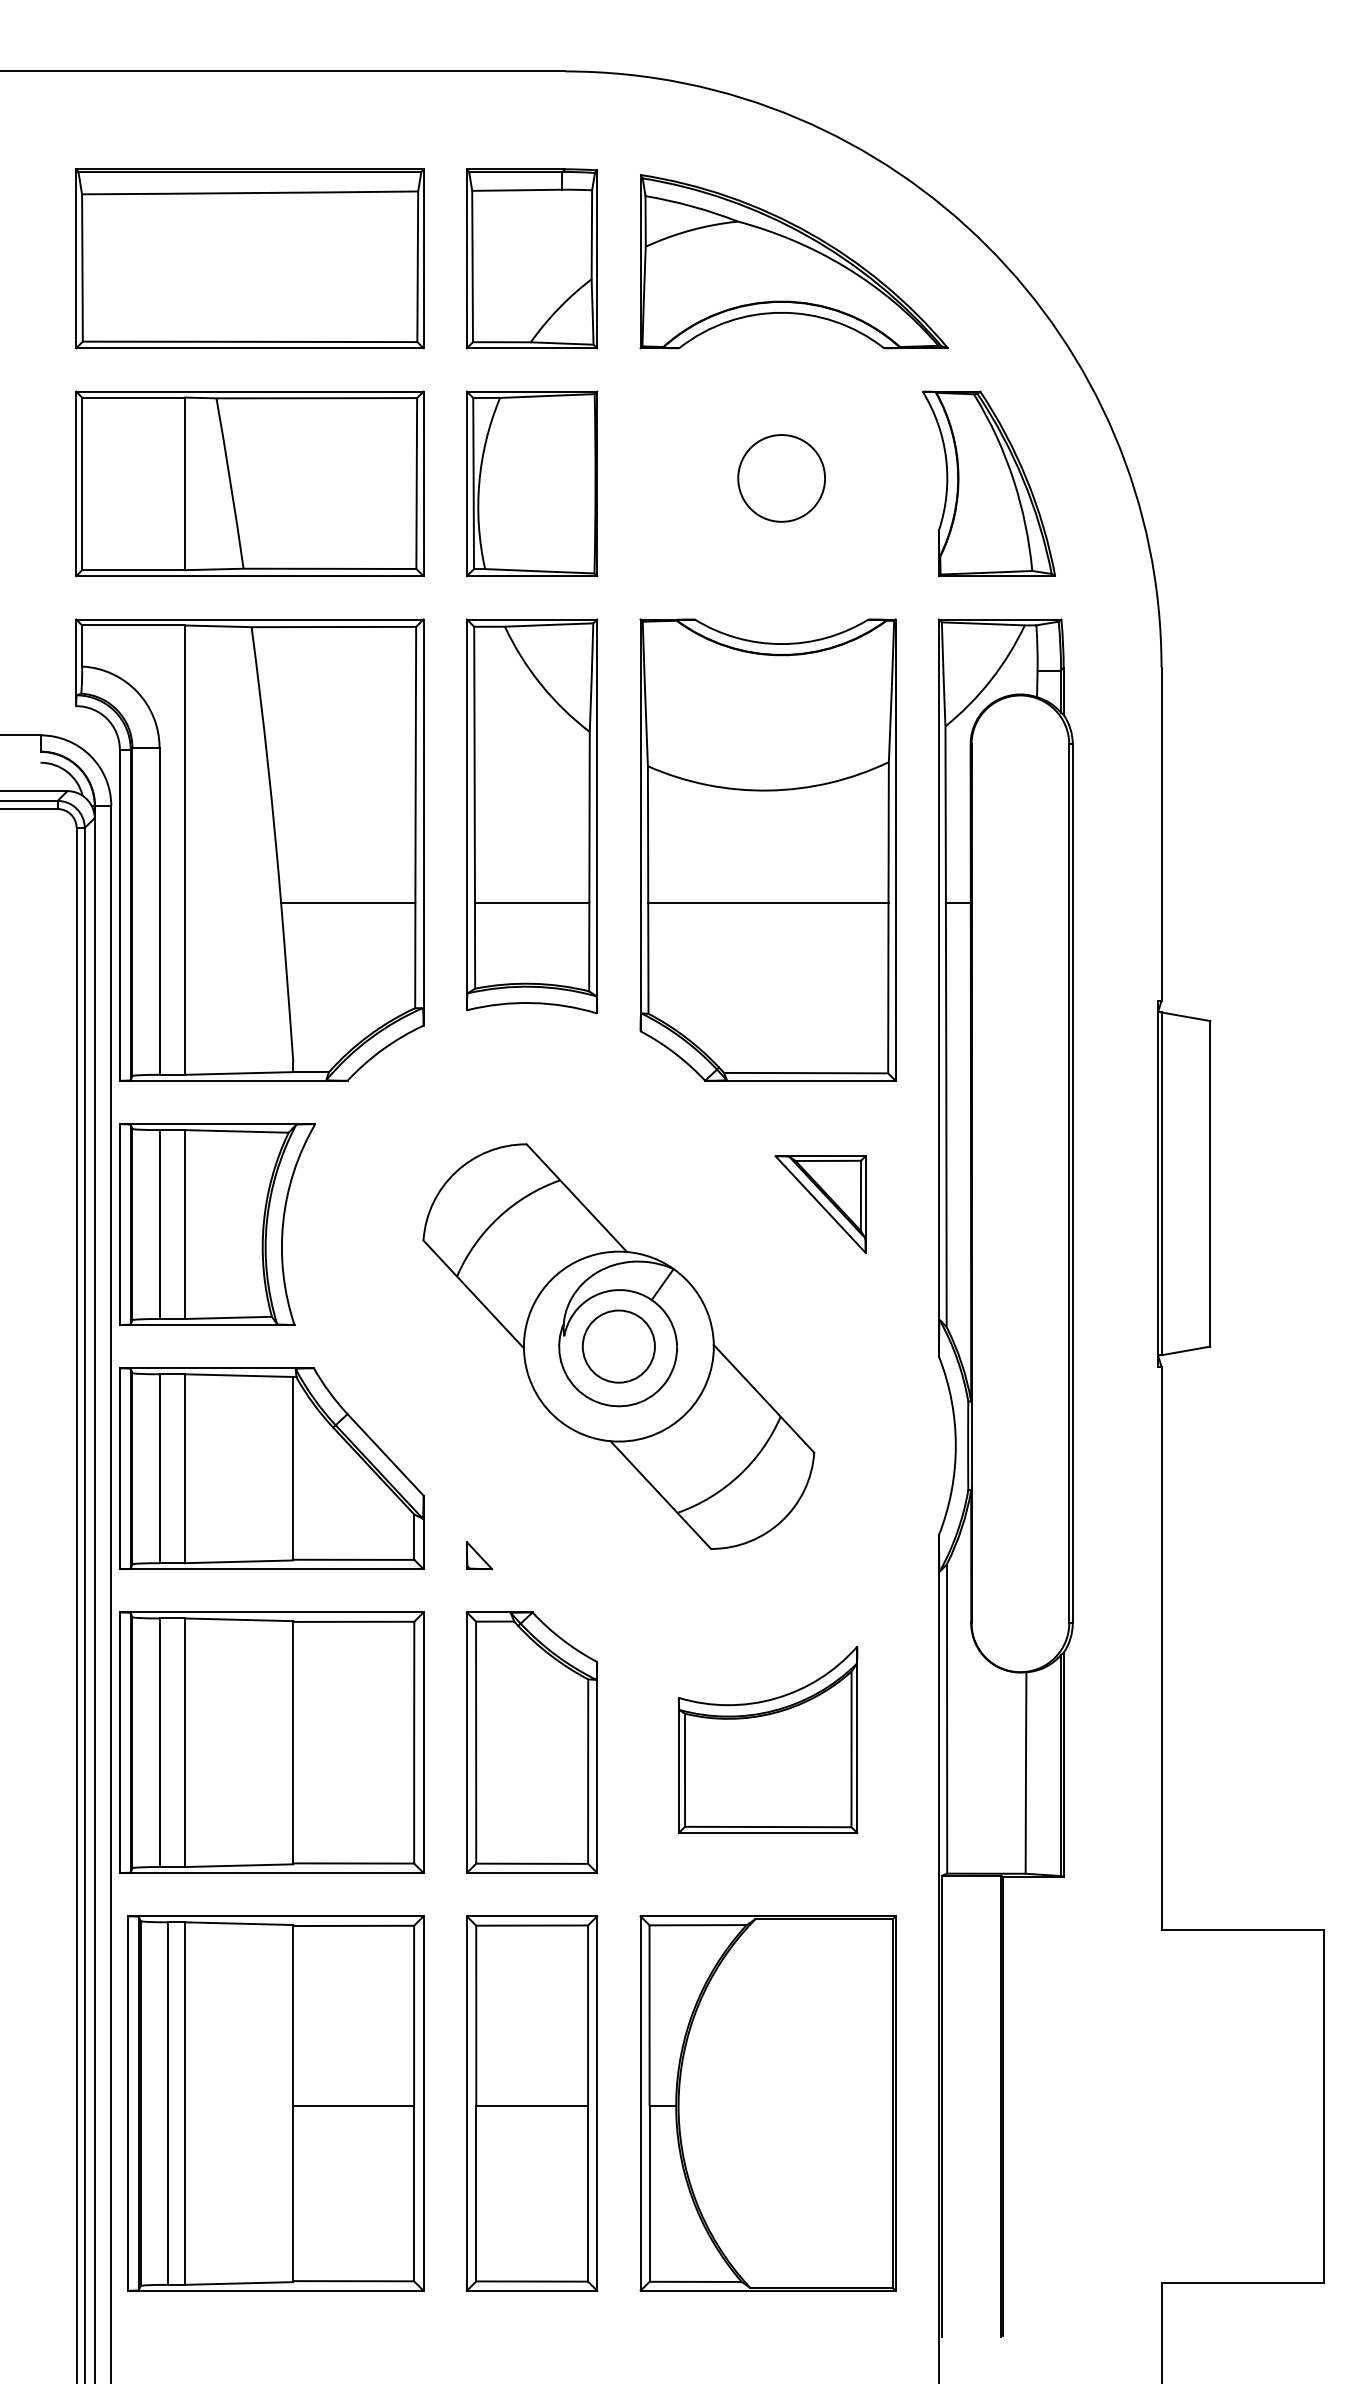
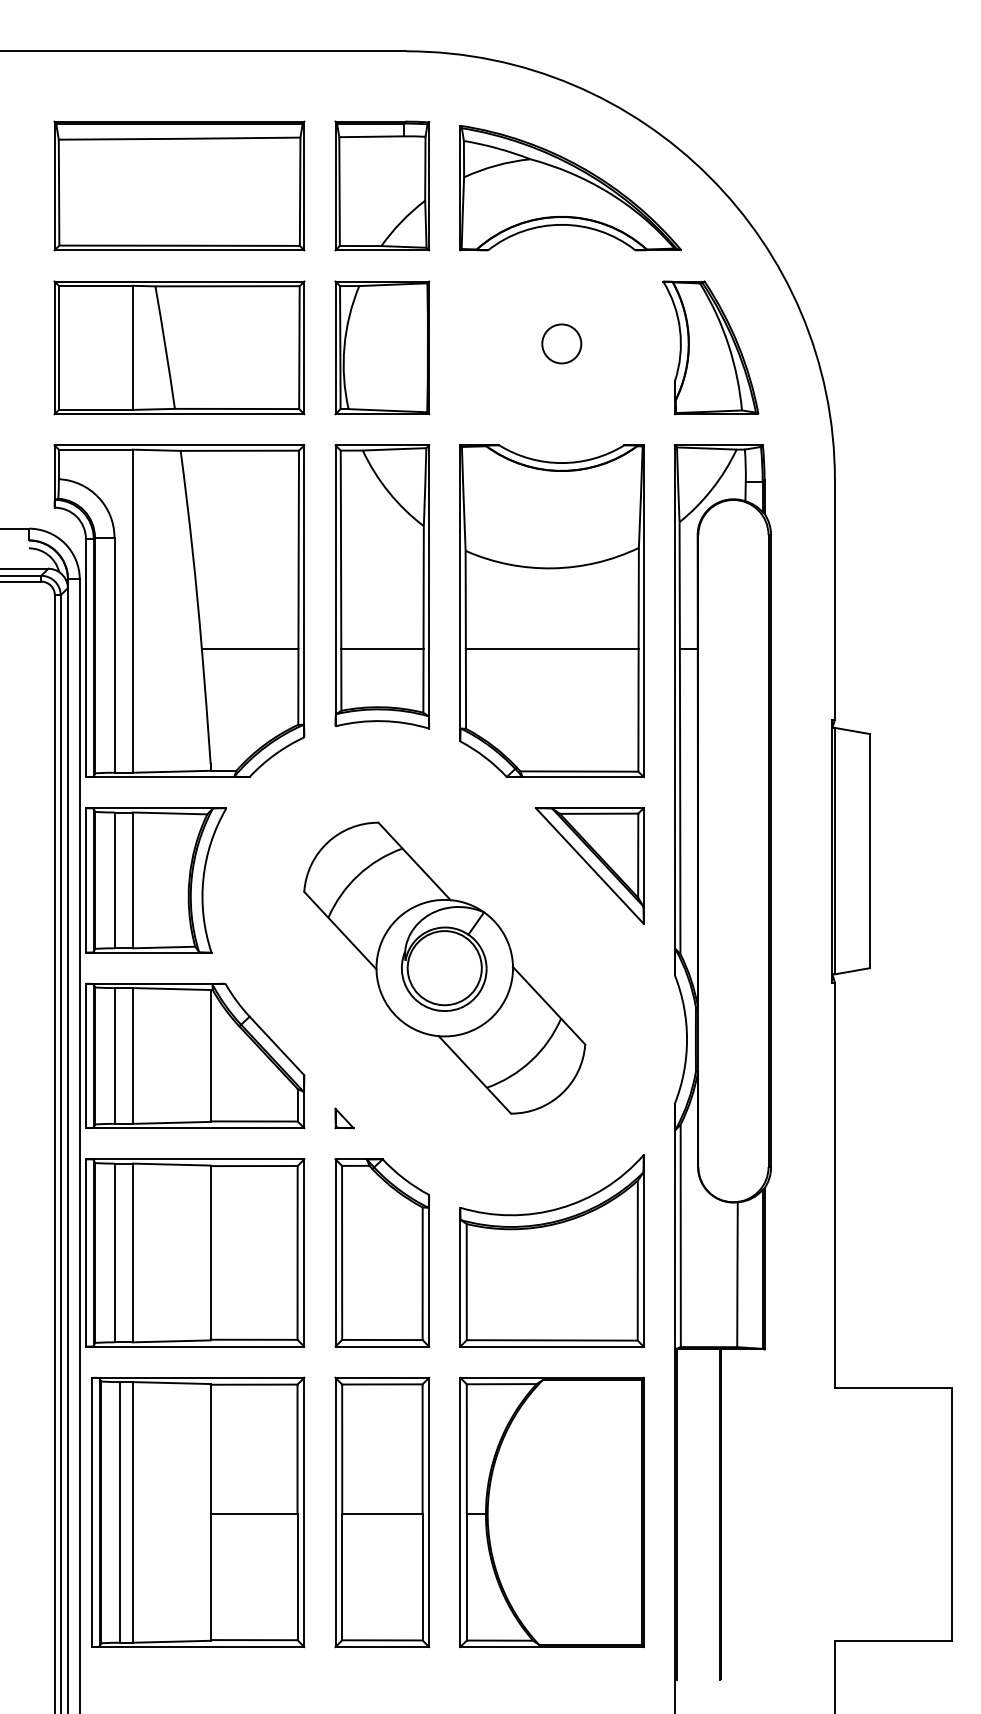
circle: (781, 478) -> (561, 343), size x0.62
part: (820, 1204) -> (589, 865), size x1.67
circle: (618, 1346) -> (444, 968), size x1.43
part: (767, 1739) -> (551, 1250), size x1.43

